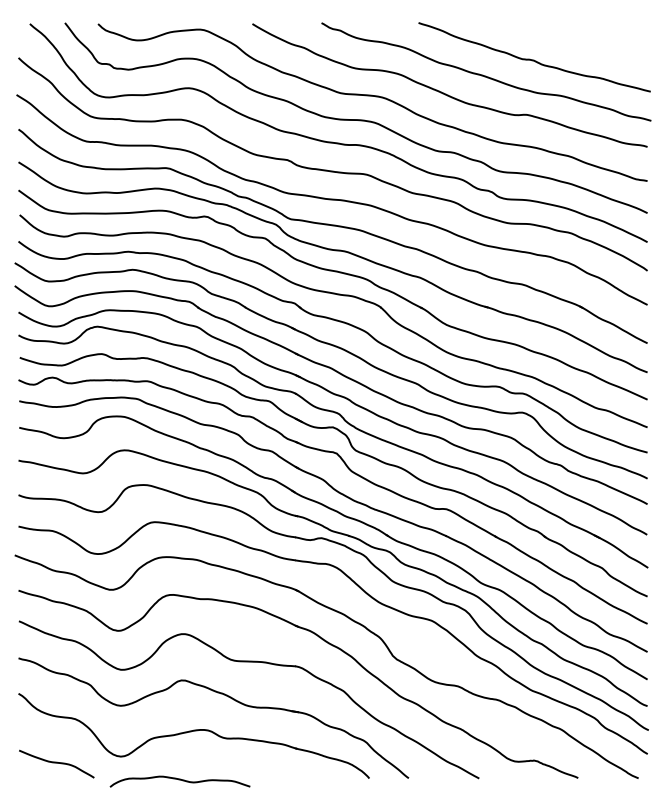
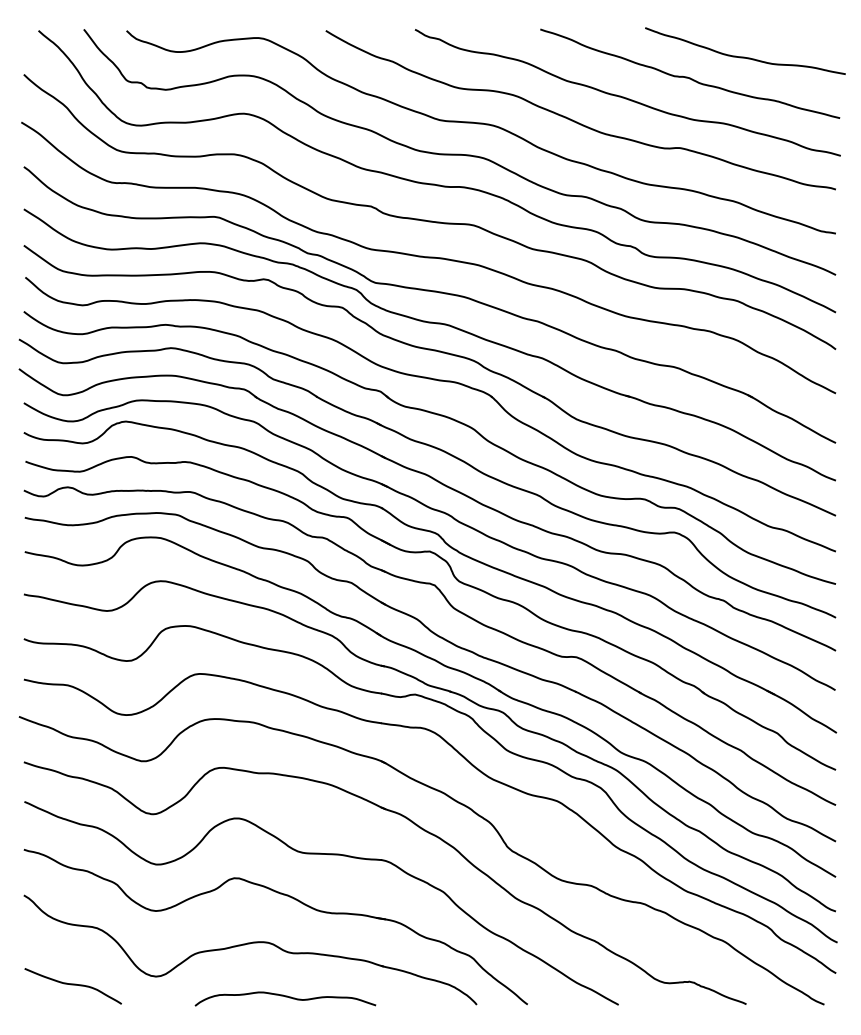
curve: (576, 43) -> (744, 56), added
curve: (180, 780) -> (285, 997), moved

